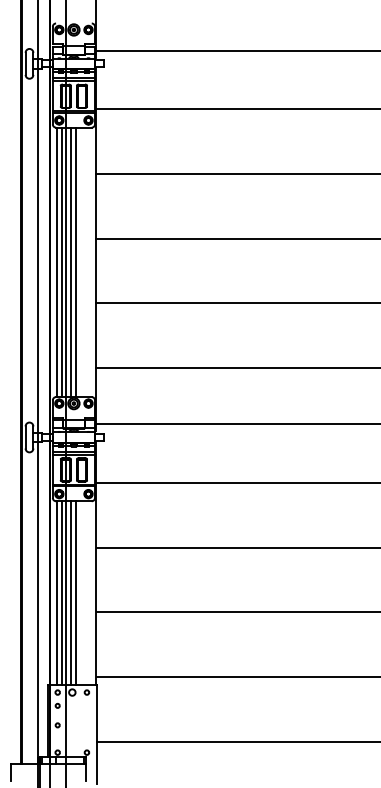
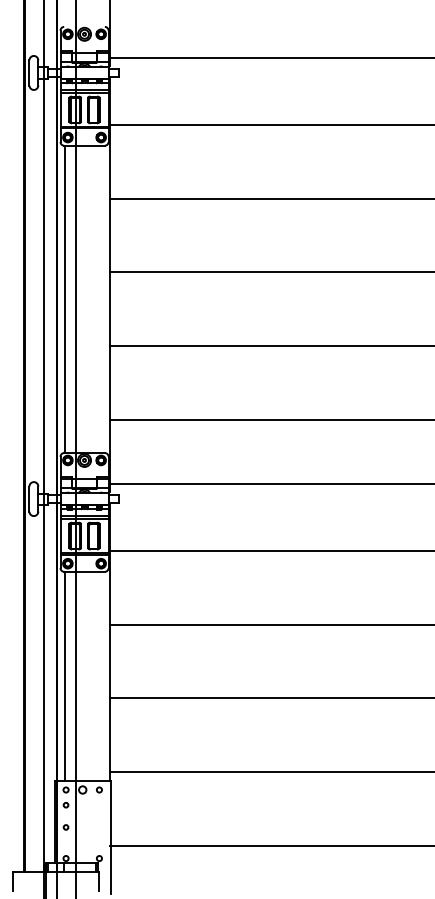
line: (61, 262) -> (70, 299), removed
line: (71, 262) -> (81, 299), removed
line: (76, 262) -> (87, 299), removed
line: (61, 593) -> (70, 676), removed
line: (71, 593) -> (81, 676), removed
line: (76, 593) -> (87, 676), removed

